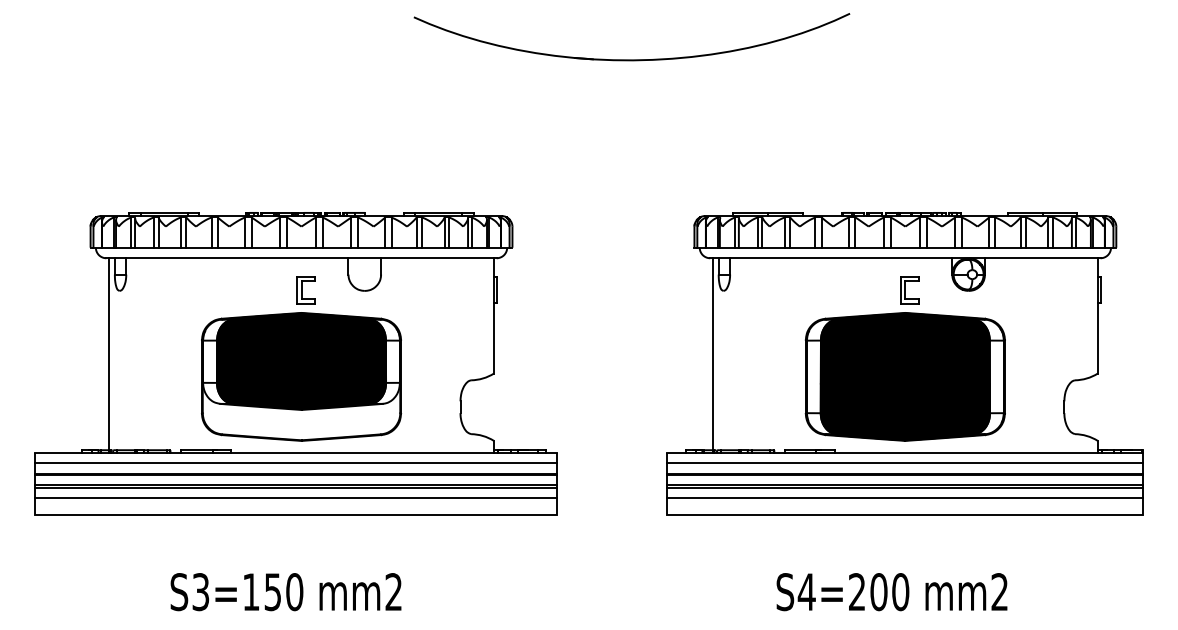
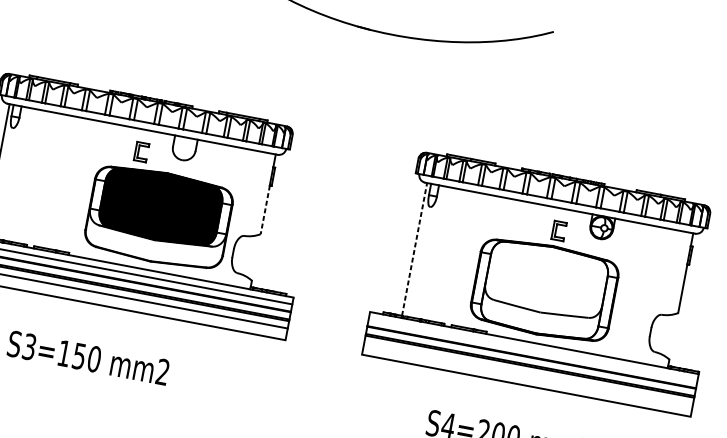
line: (494, 338) -> (265, 210), solid -> dashed
line: (712, 354) -> (414, 249), solid -> dashed
part: (301, 376) -> (159, 217), moved
fill: (905, 376) -> (544, 289), removed
line: (904, 463) -> (532, 349), removed
line: (904, 498) -> (528, 374), removed

